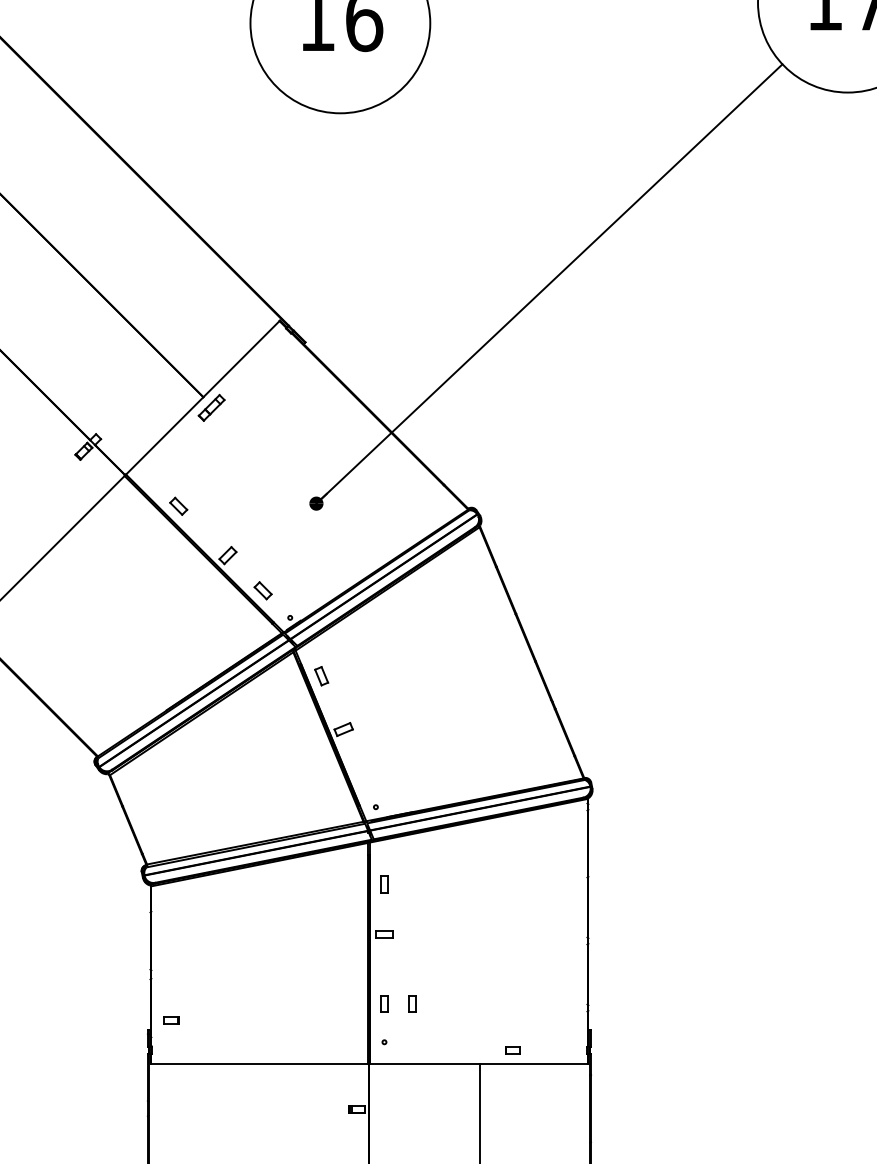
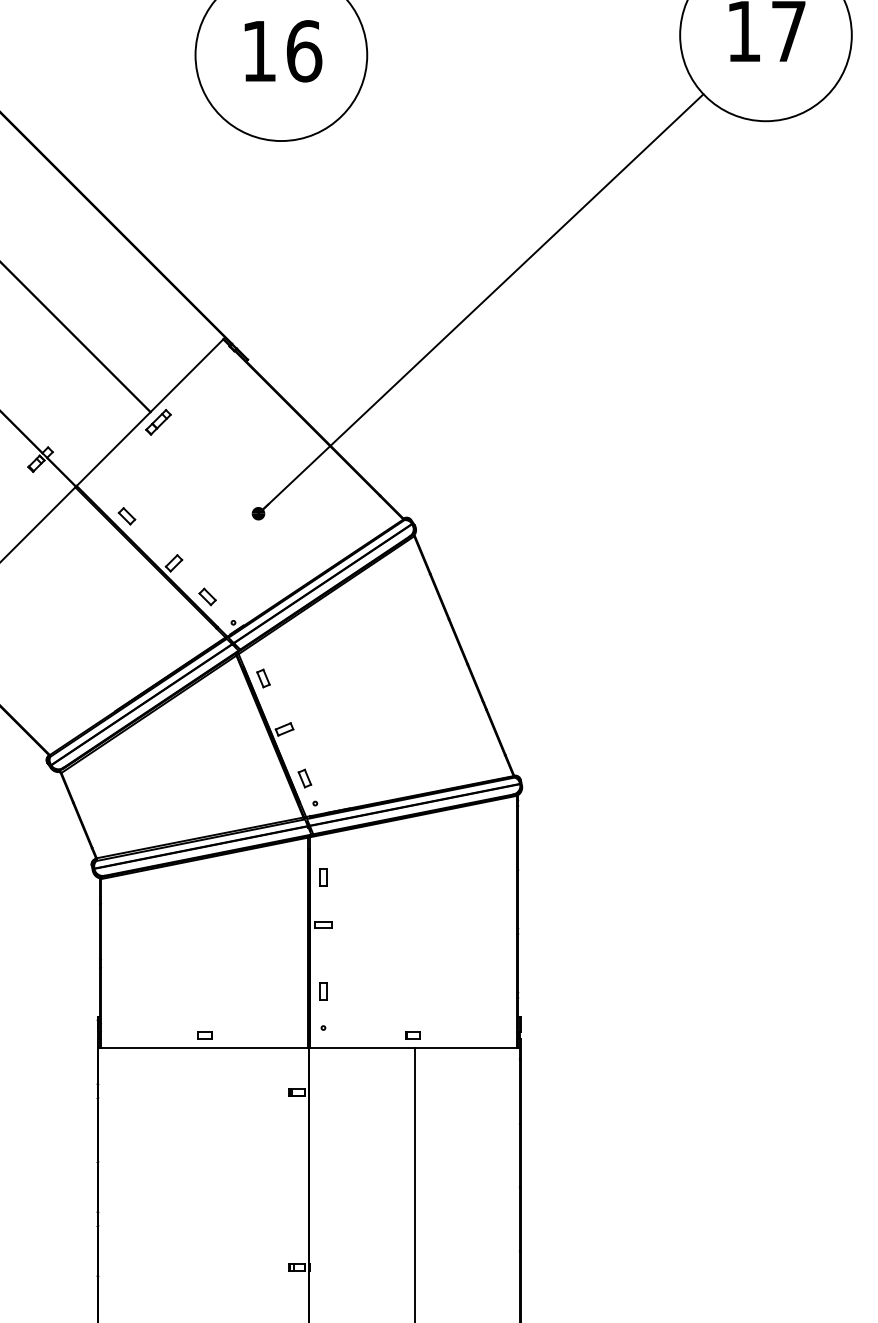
part: (364, 780) -> (304, 778), added
part: (412, 1004) -> (350, 991), removed
part: (170, 1020) -> (204, 1035), moved
part: (512, 1050) -> (412, 1035), moved

